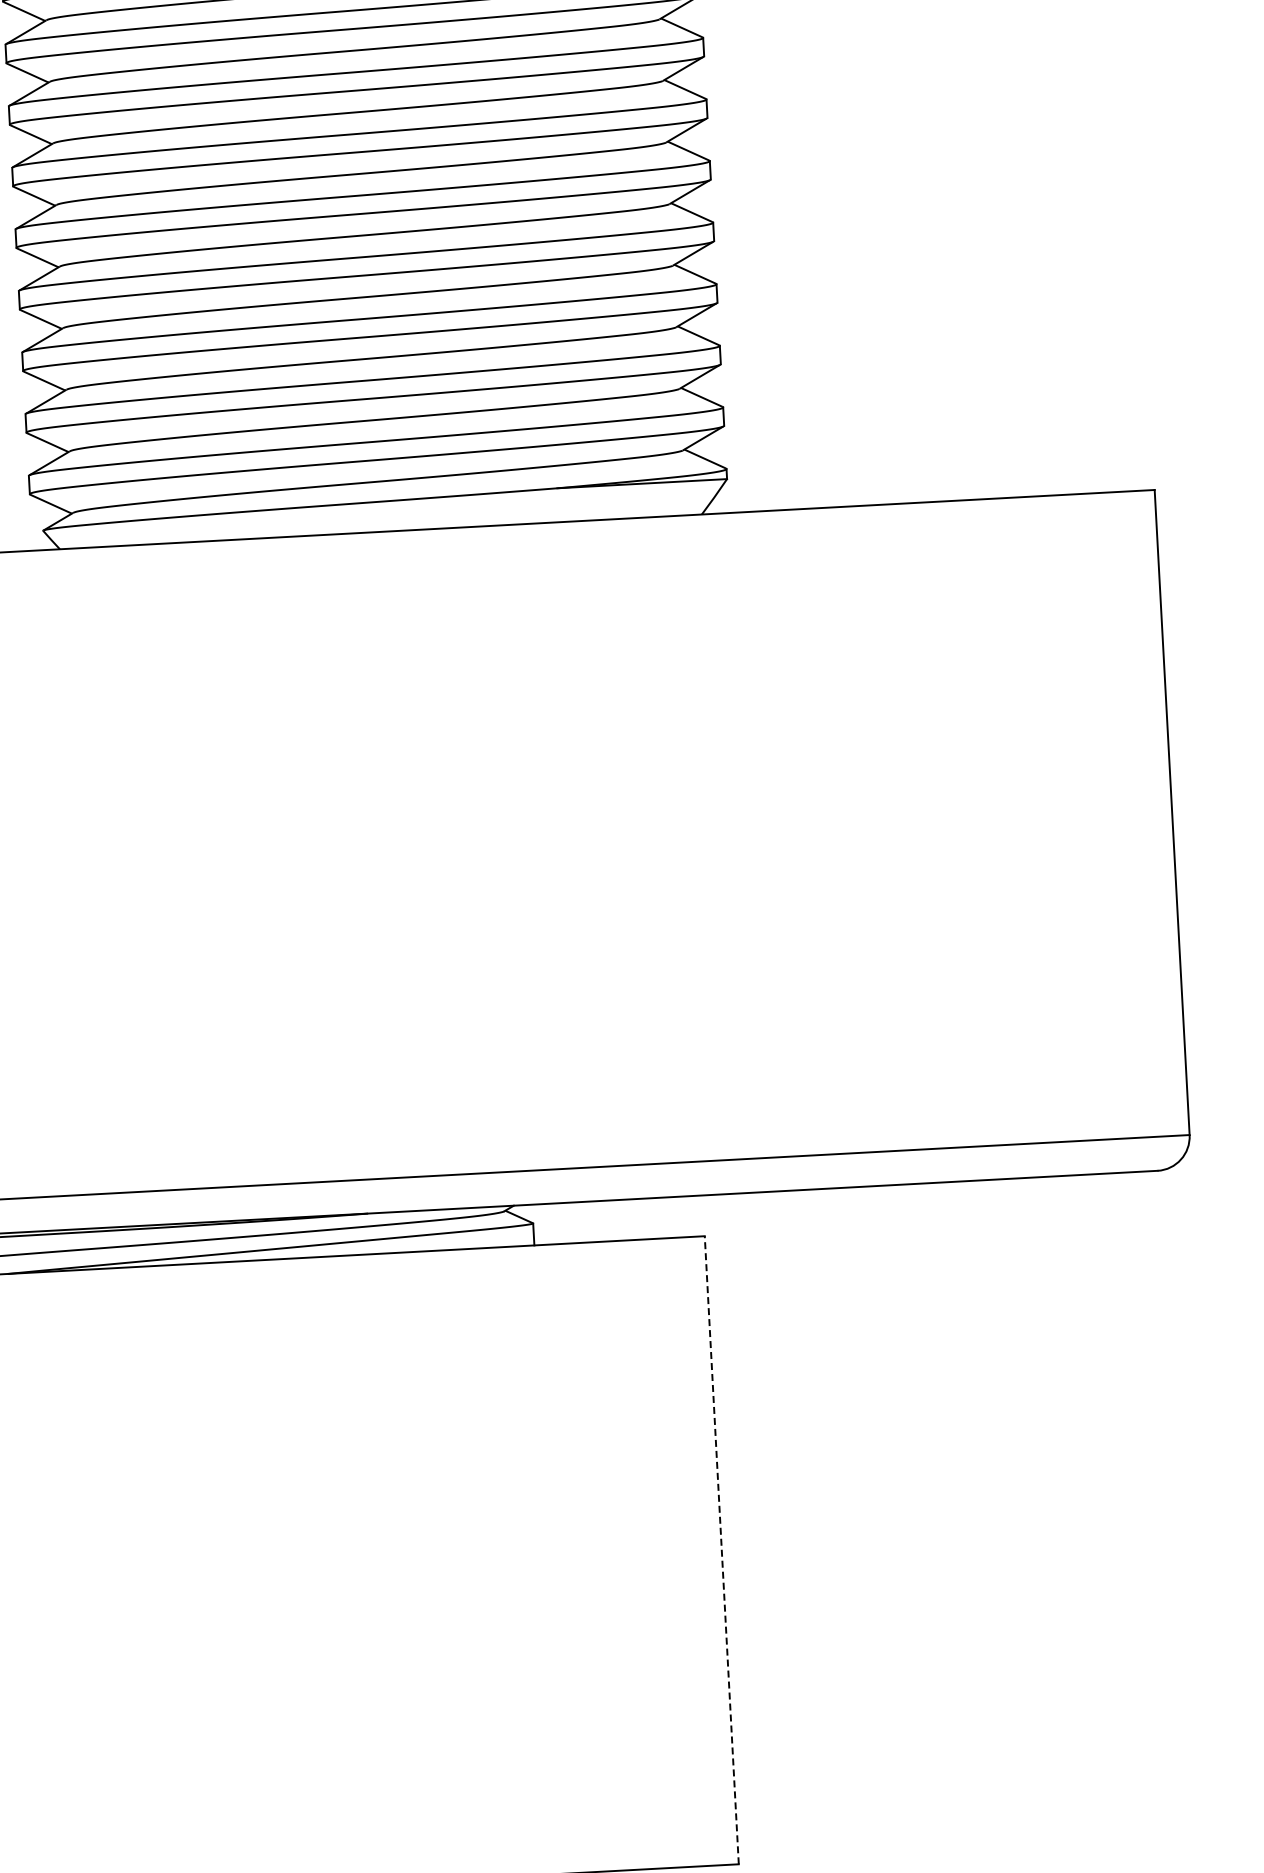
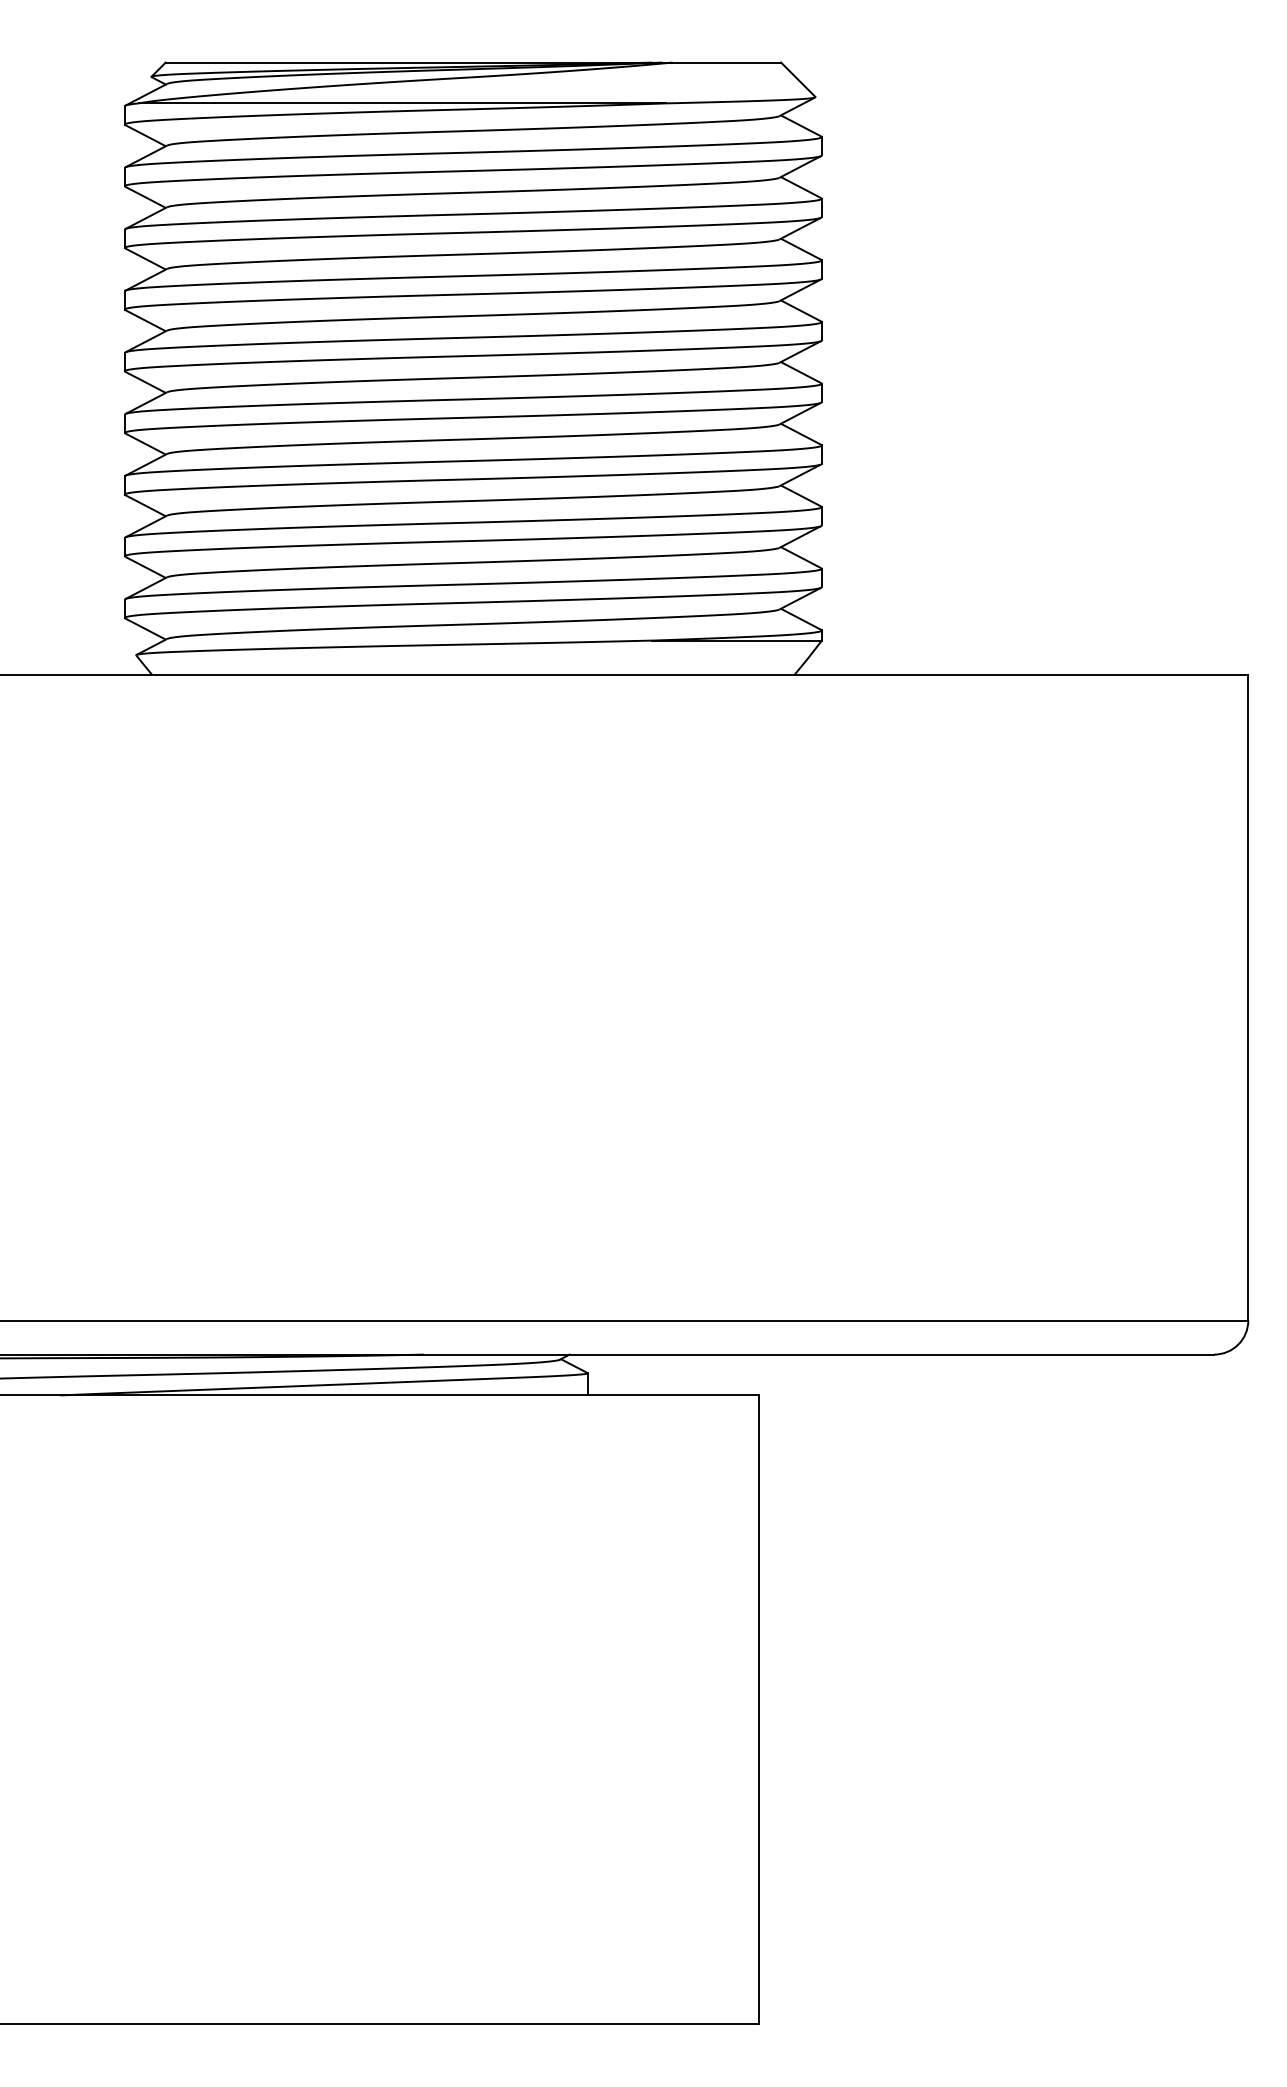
line: (721, 1549) -> (758, 1709), dashed -> solid

